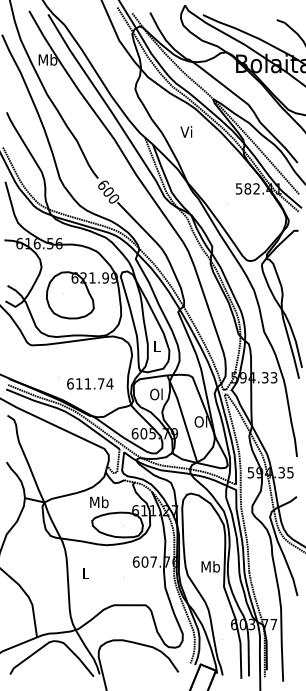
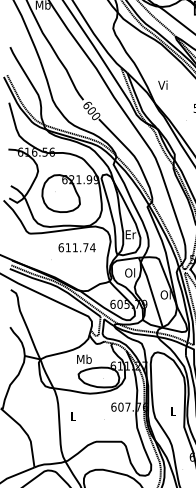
text: (186, 131) -> (162, 84), moved
text: (157, 346) -> (130, 234), L -> Er
text: (90, 383) -> (77, 247), moved
text: (210, 566) -> (173, 410), Mb -> L

